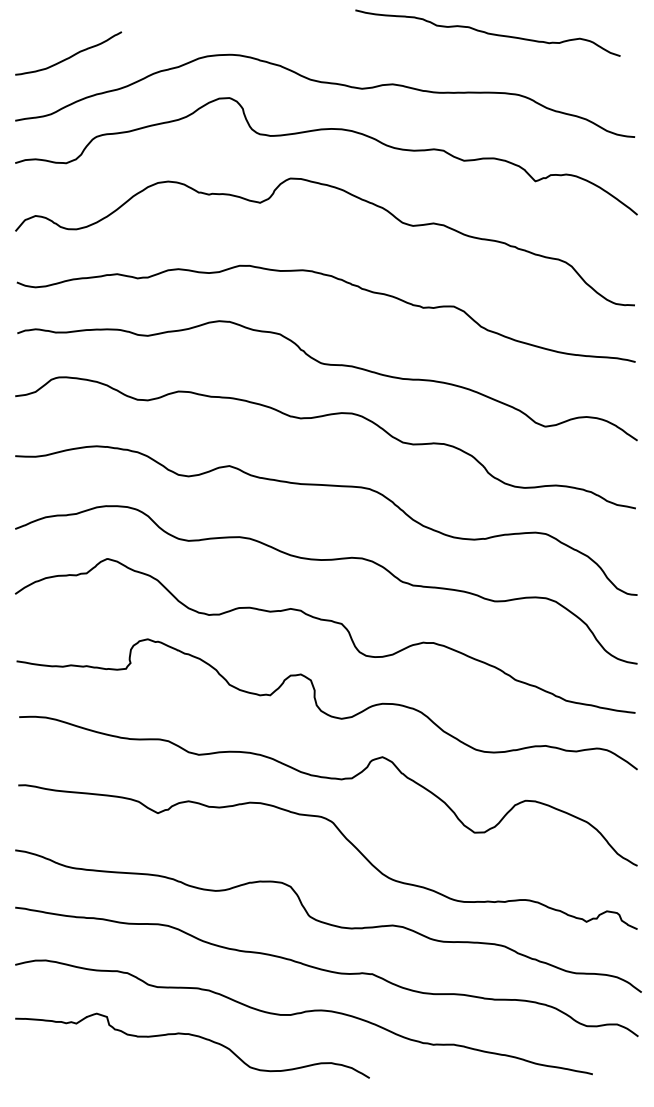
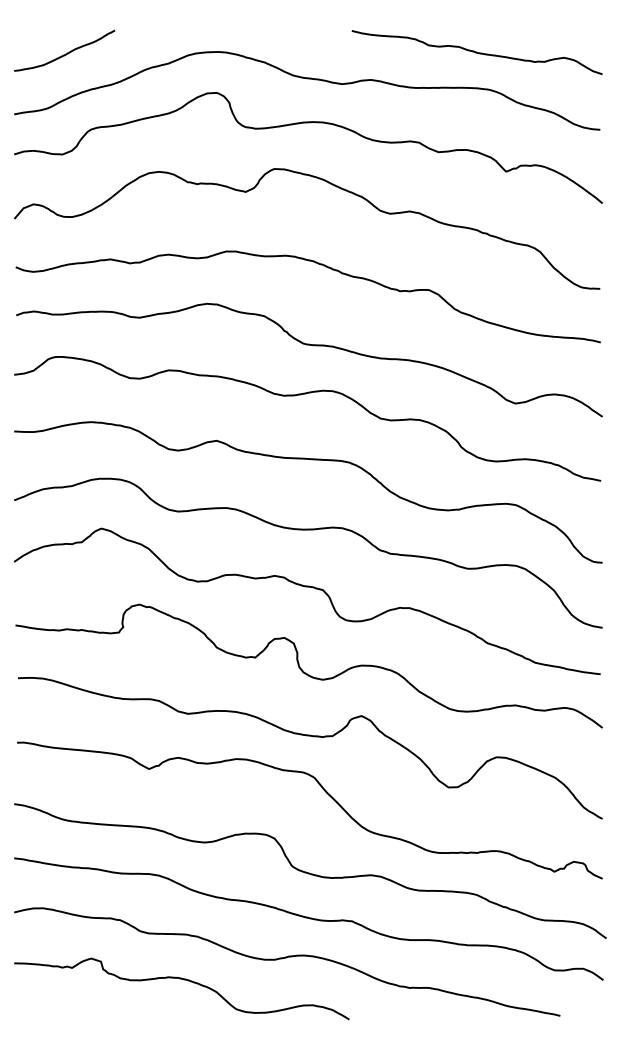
curve: (487, 33) -> (476, 52), moved

